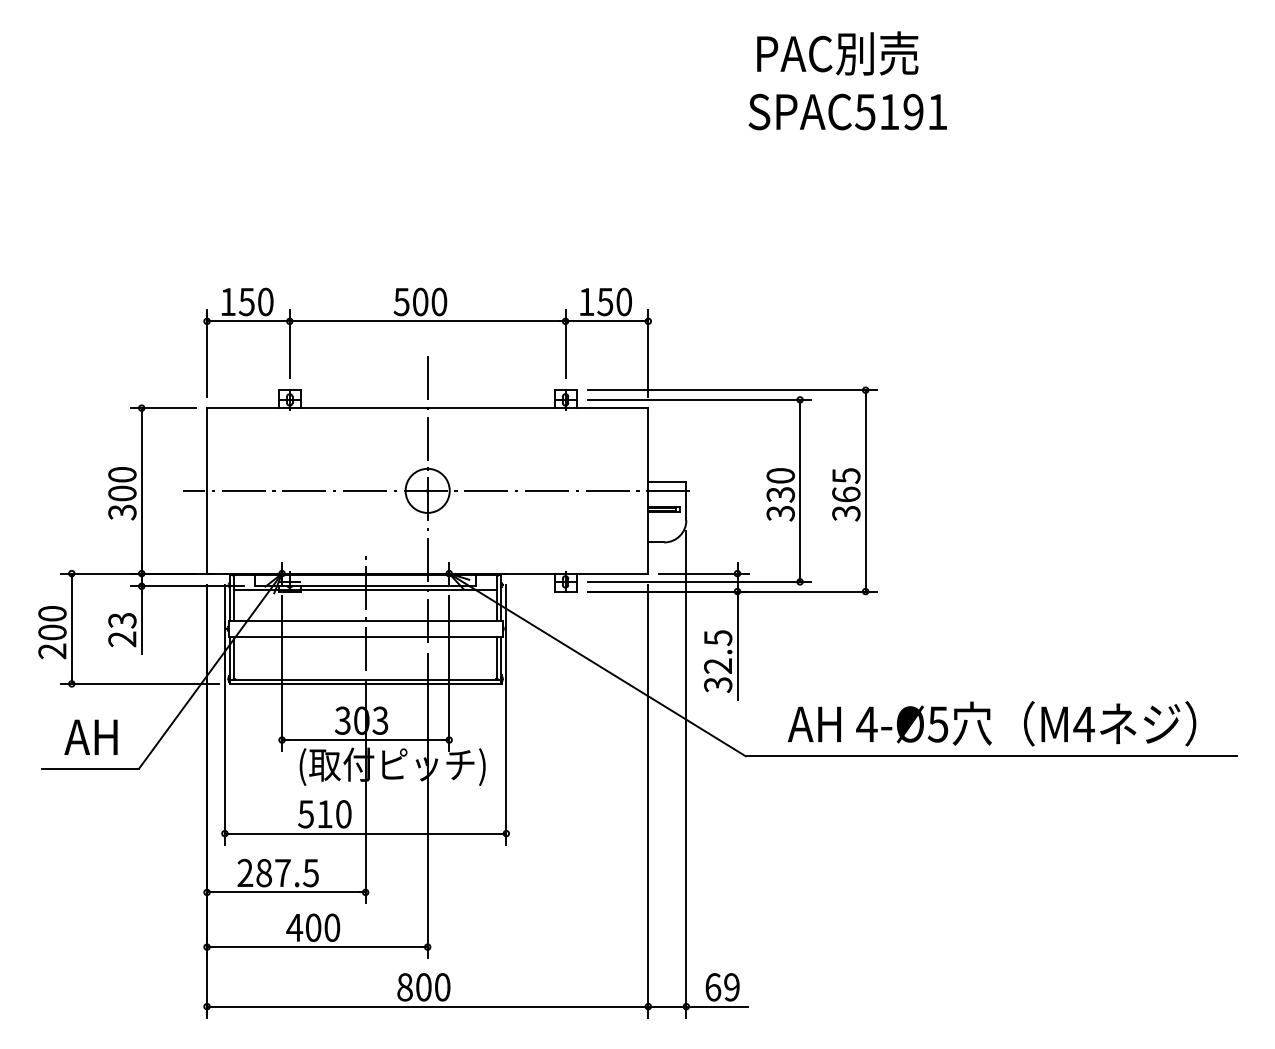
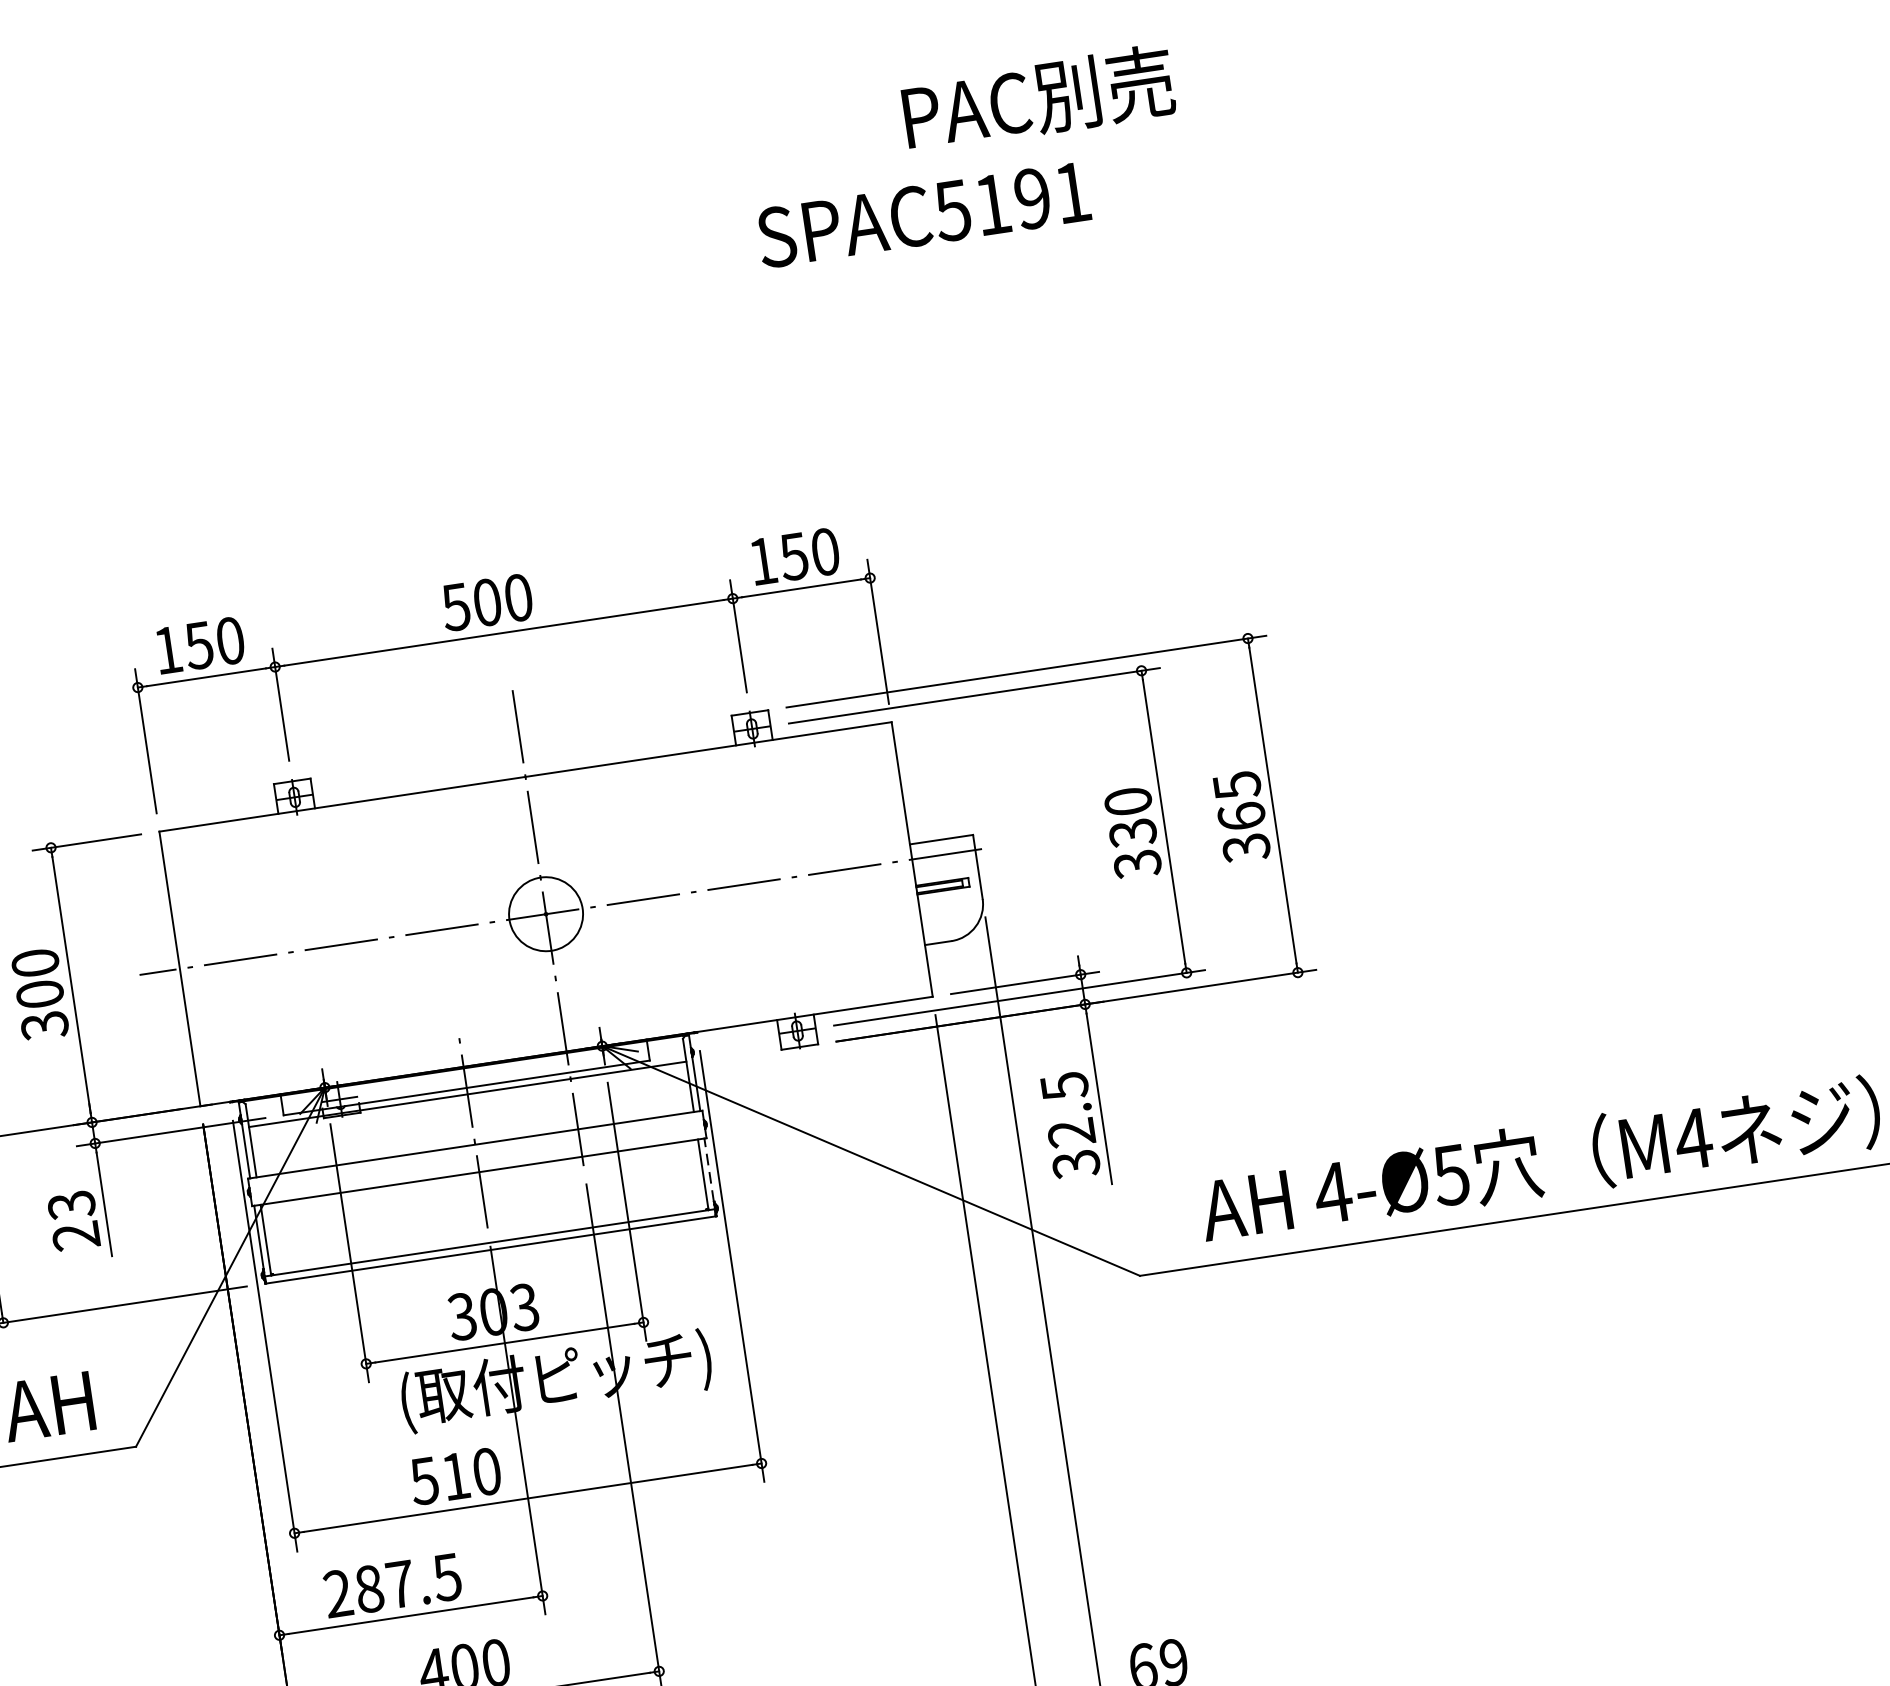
text: (837, 53) -> (1038, 98), moved
text: (847, 111) -> (922, 214), moved
line: (501, 655) -> (709, 1169), solid -> dashed

